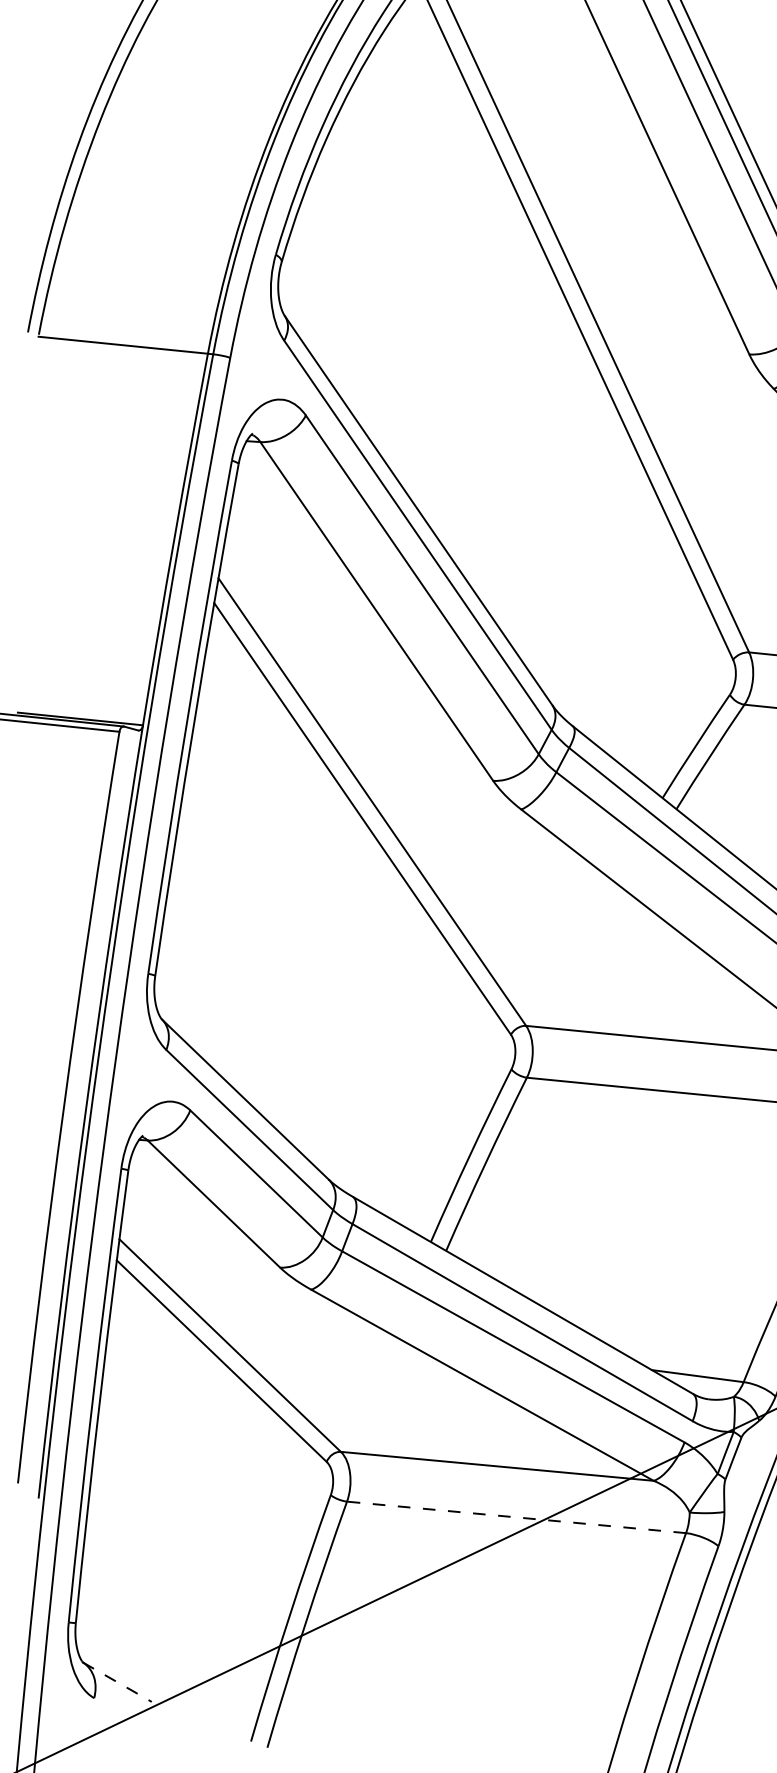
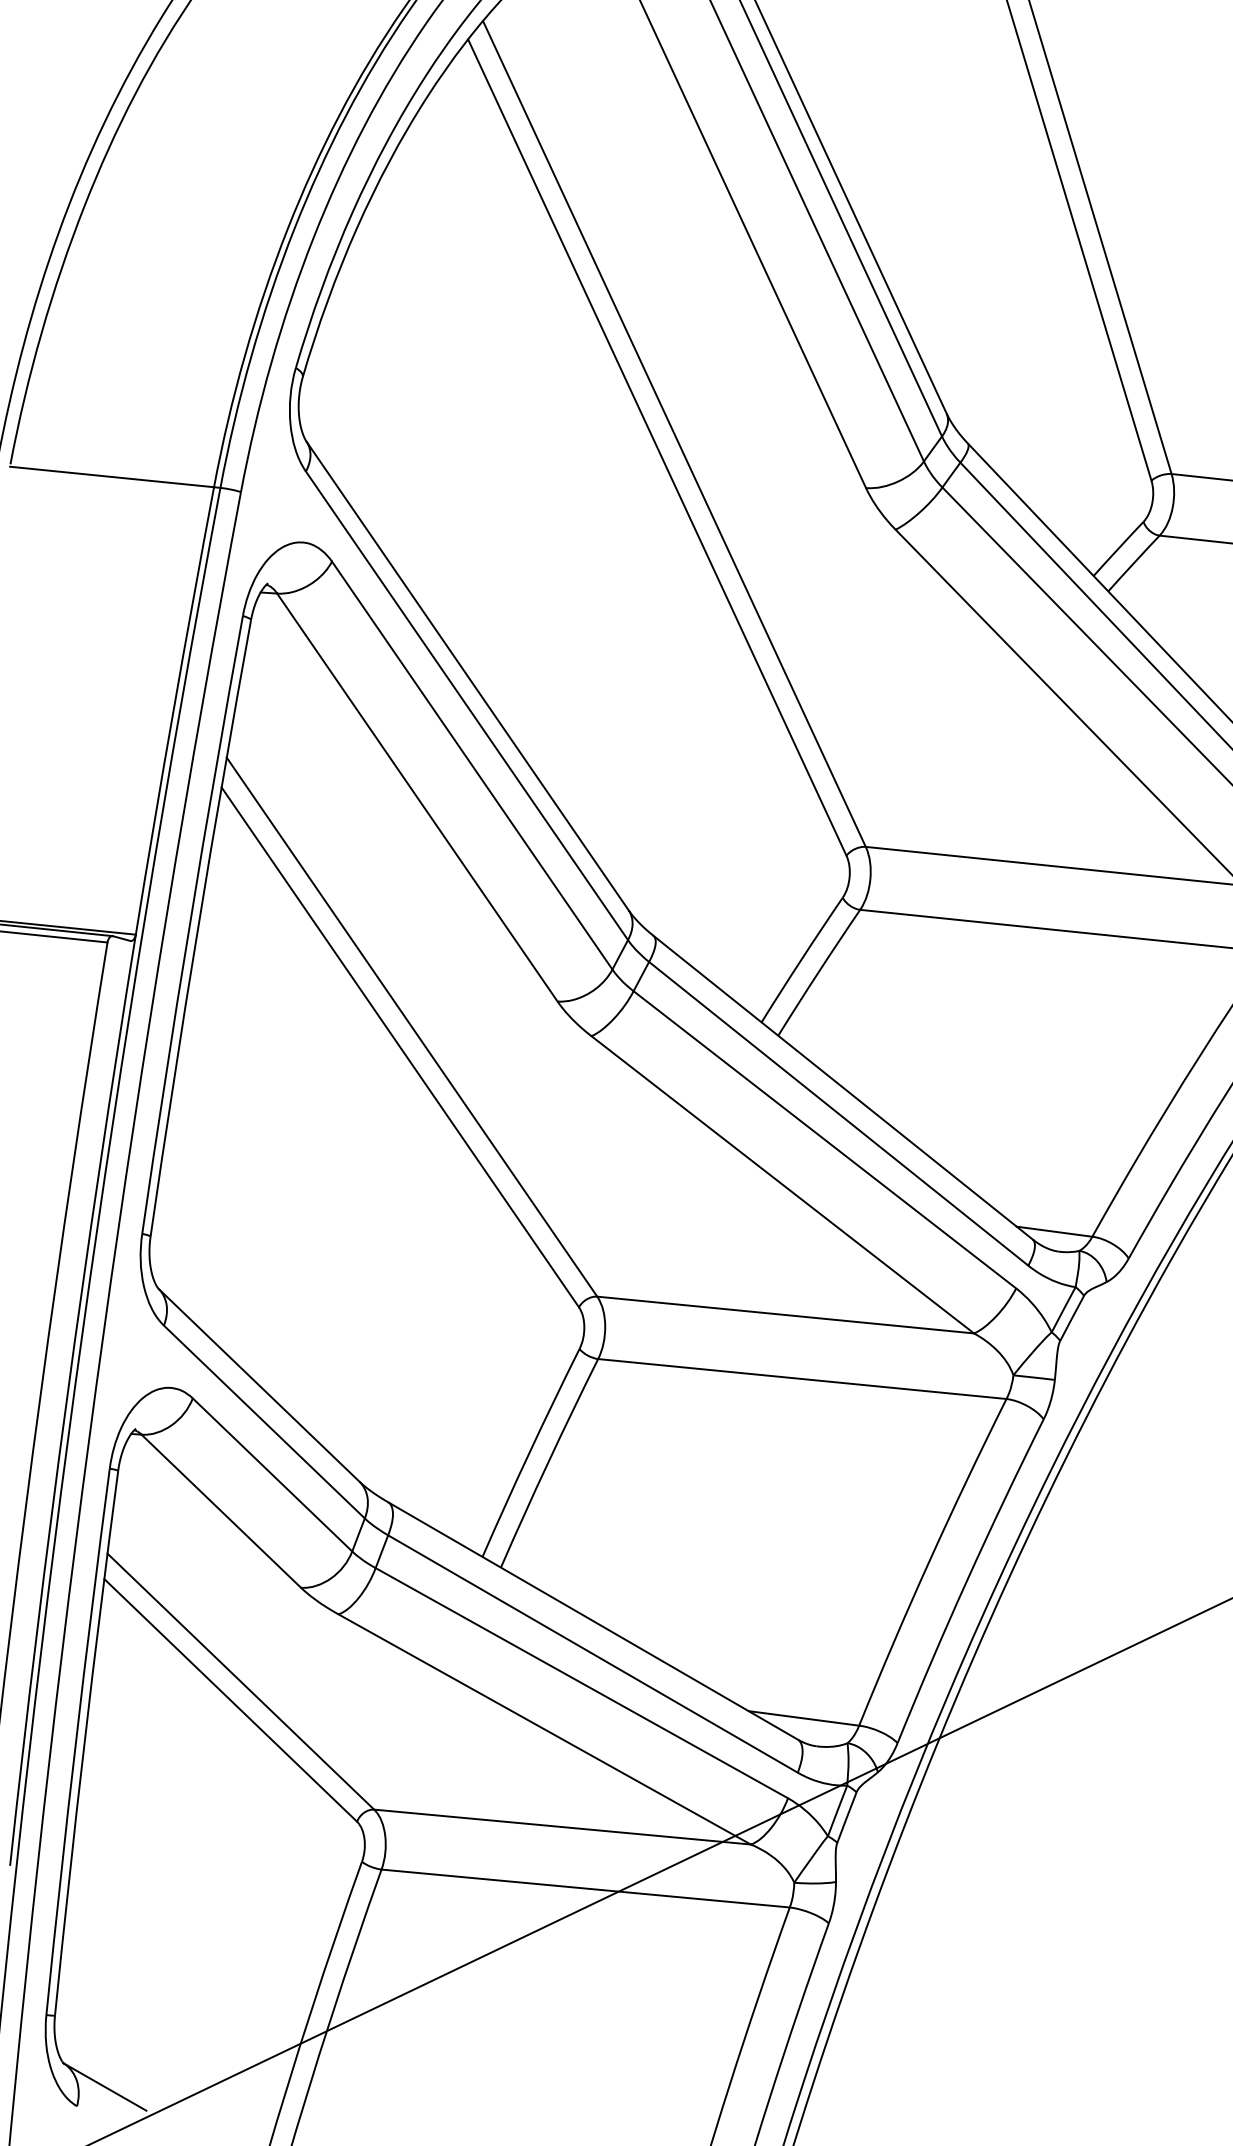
line: (516, 1517) -> (585, 1888), dashed -> solid
line: (117, 1682) -> (105, 2087), dashed -> solid

